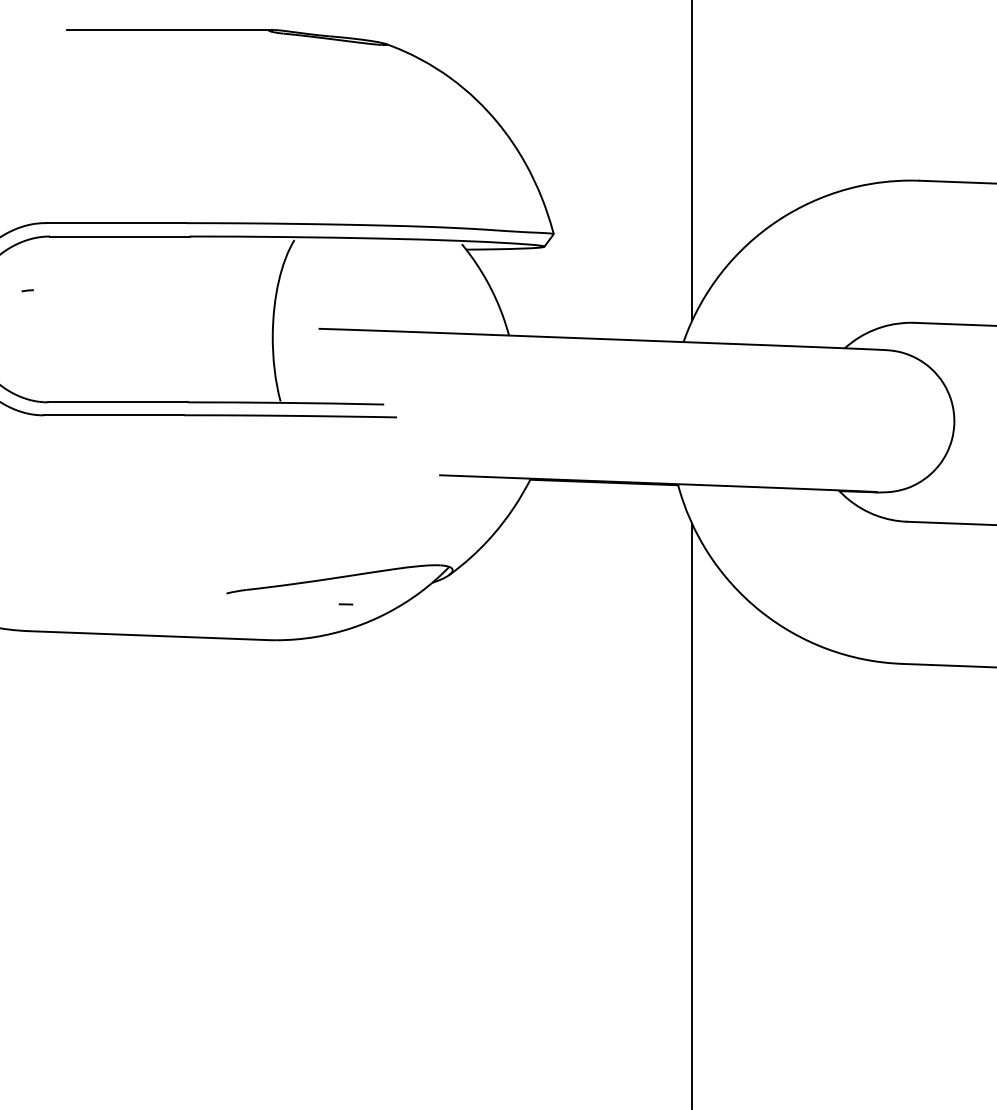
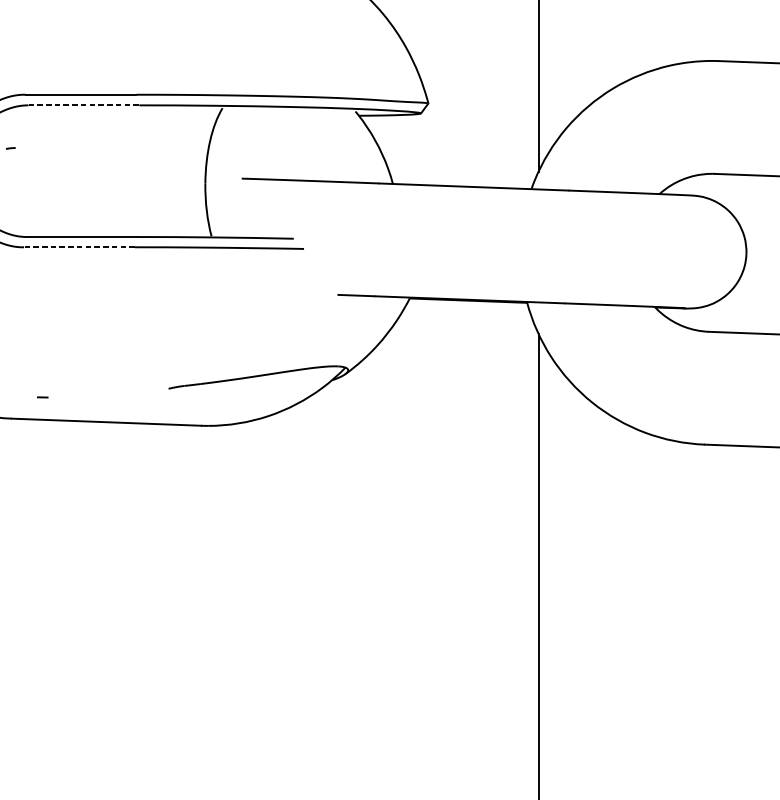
line: (119, 236) -> (83, 105), solid -> dashed
line: (114, 415) -> (79, 247), solid -> dashed
line: (345, 604) -> (42, 397), moved

